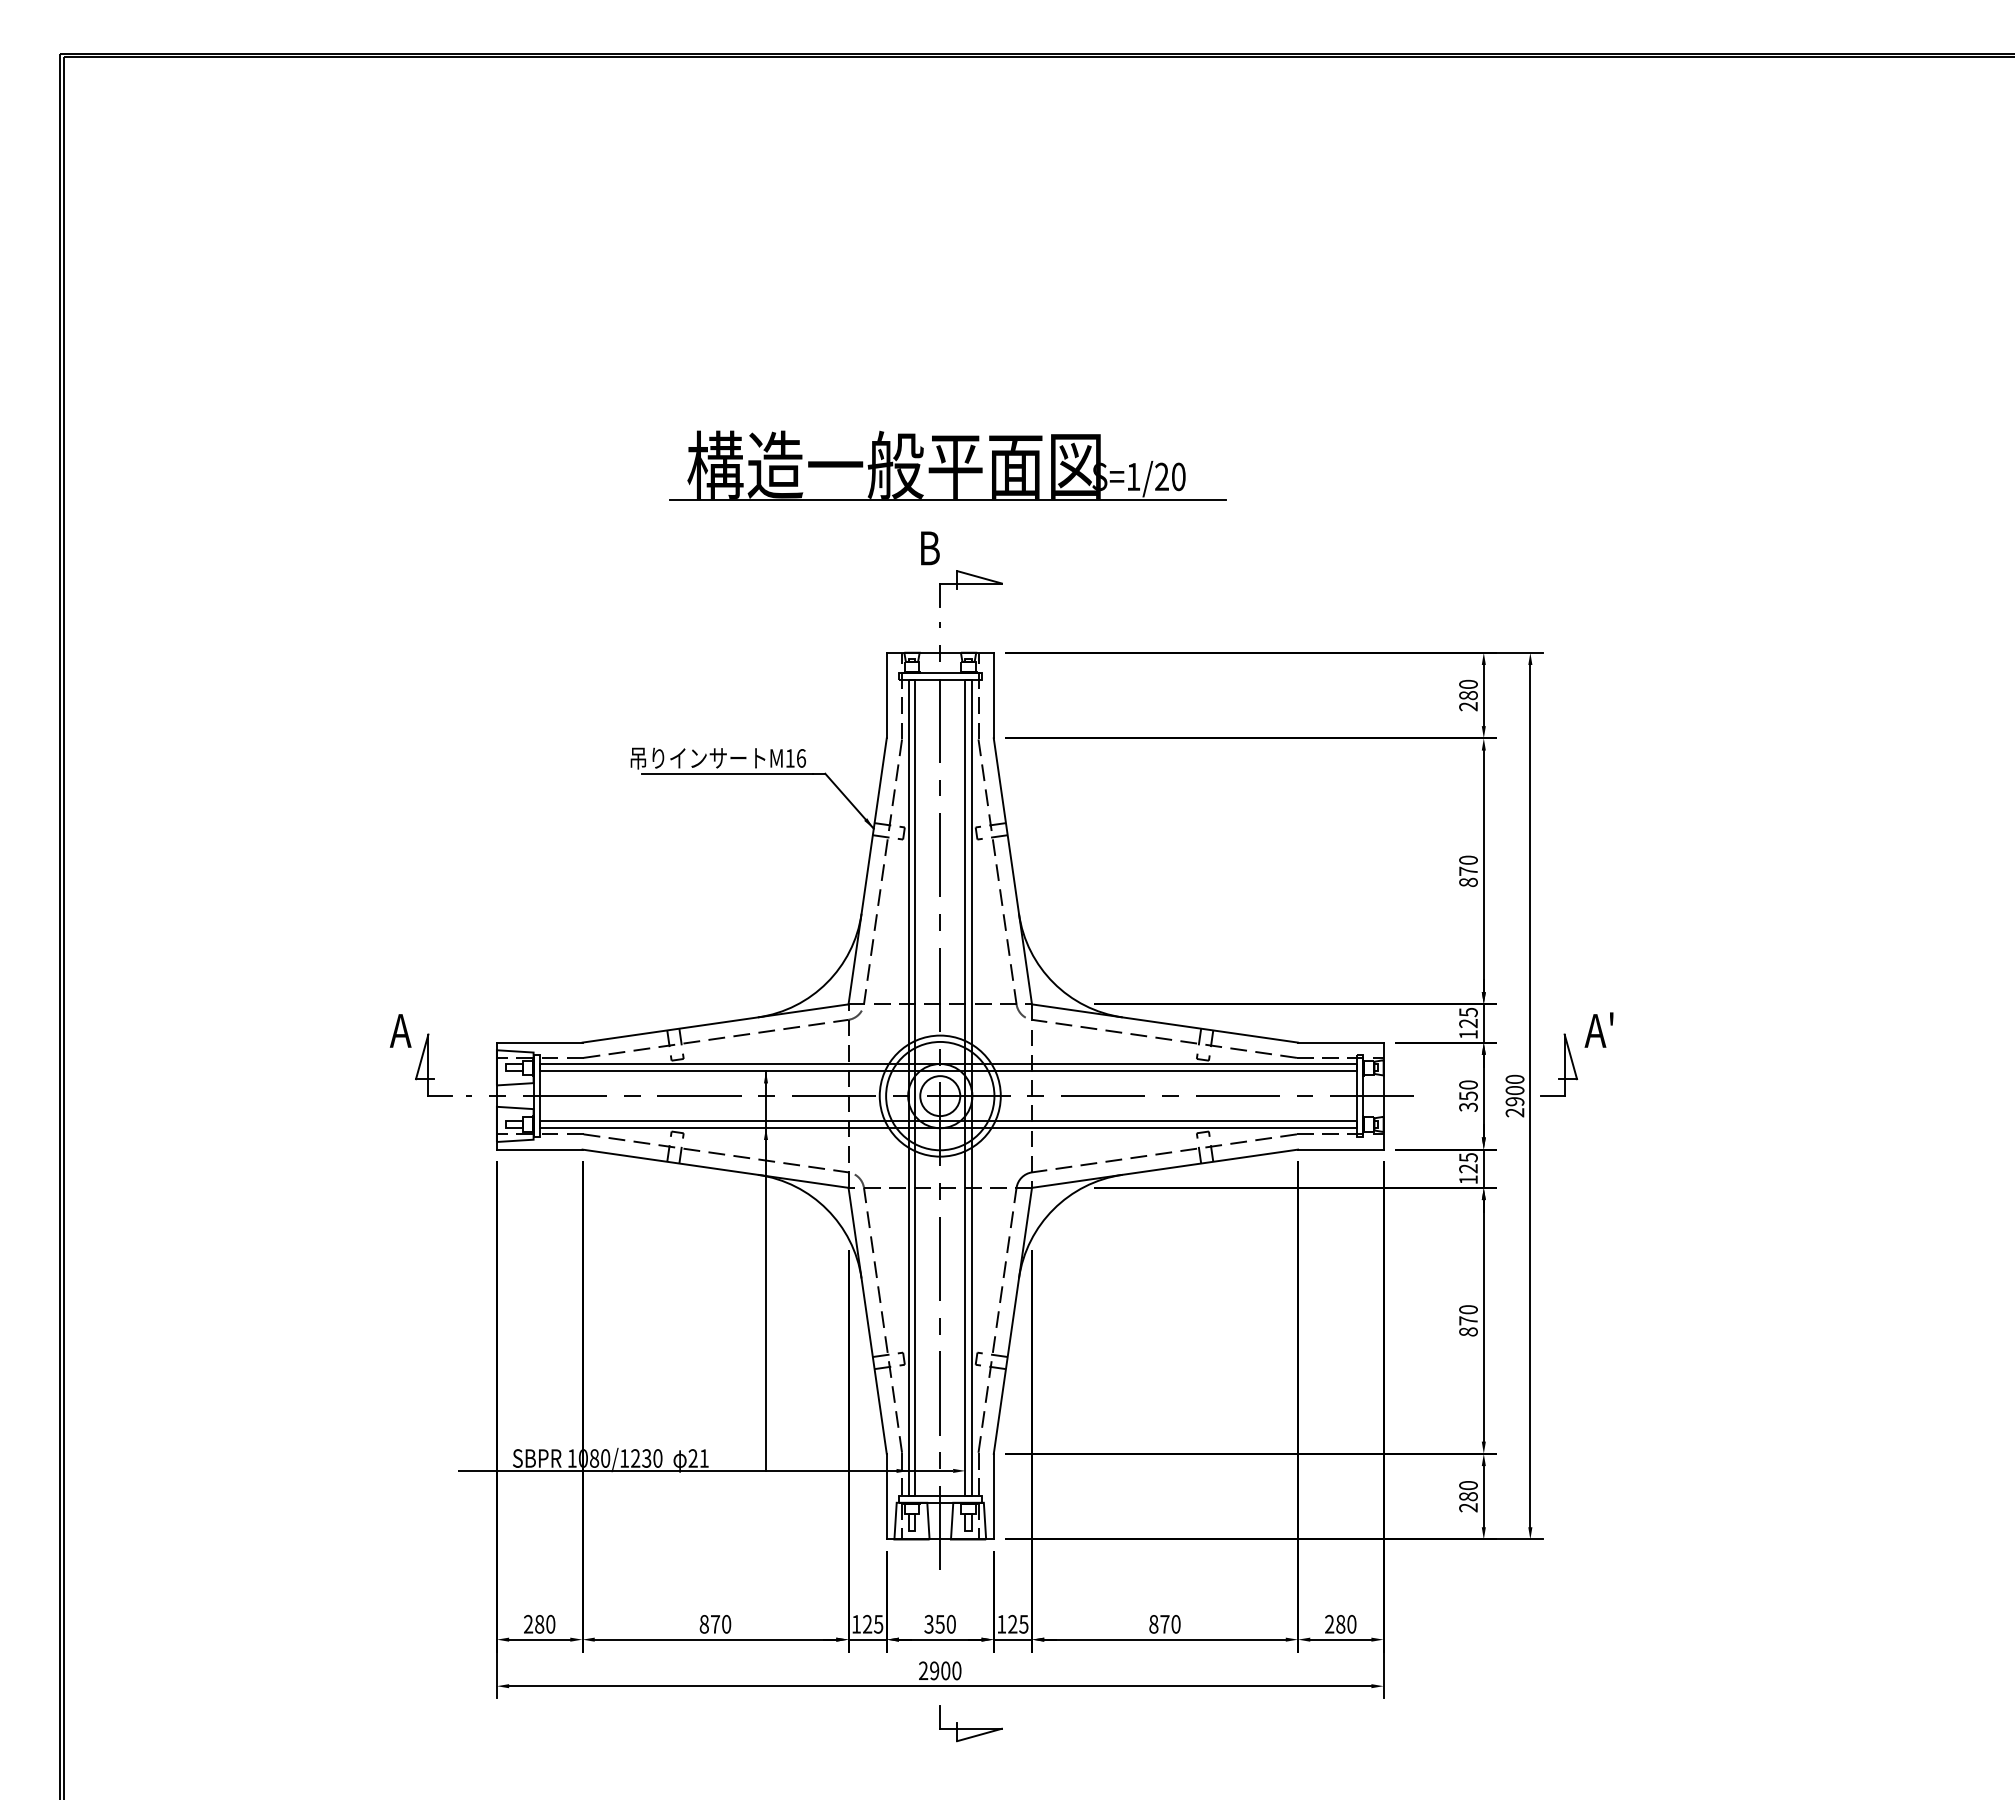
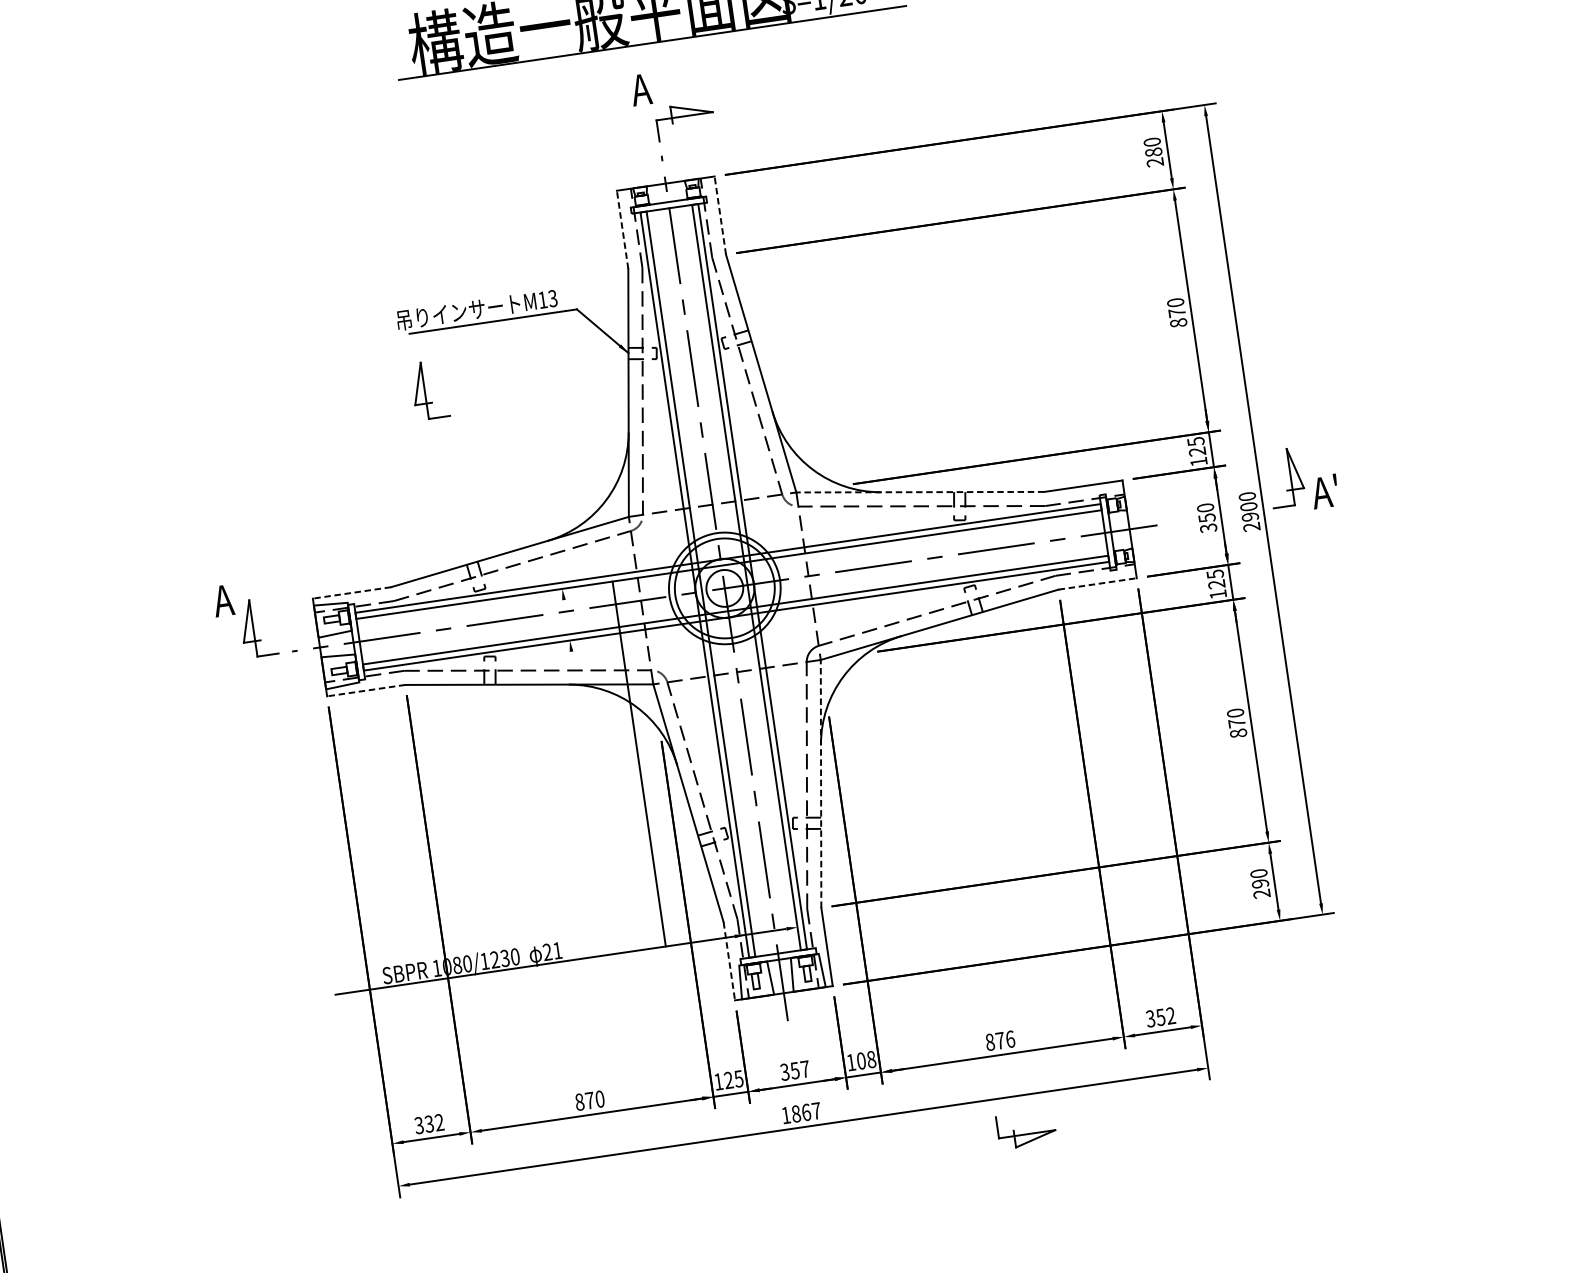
text: (928, 548) -> (641, 90), B -> A
line: (886, 695) -> (622, 229), solid -> dashed
line: (993, 695) -> (720, 215), solid -> dashed
text: (801, 758) -> (553, 298), M16 -> M13
part: (654, 836) -> (429, 389), added
line: (1164, 1023) -> (919, 492), solid -> dashed
text: (1598, 1029) -> (1324, 491), moved
line: (539, 1042) -> (351, 592), solid -> dashed
line: (539, 1149) -> (366, 690), solid -> dashed
line: (1340, 1149) -> (1097, 583), solid -> dashed
line: (765, 1270) -> (638, 763), moved
line: (1012, 1320) -> (820, 783), solid -> dashed
line: (886, 1496) -> (729, 961), solid -> dashed
text: (1468, 1496) -> (1260, 883), 280 -> 290
text: (950, 1623) -> (804, 1068), 350 -> 357
text: (539, 1624) -> (429, 1124), 280 -> 332
text: (1018, 1624) -> (866, 1060), 125 -> 108
text: (1175, 1624) -> (1009, 1039), 870 -> 876
text: (1340, 1624) -> (1160, 1017), 280 -> 352
text: (940, 1670) -> (801, 1112), 2900 -> 1867
part: (970, 1723) -> (1025, 1129), moved

